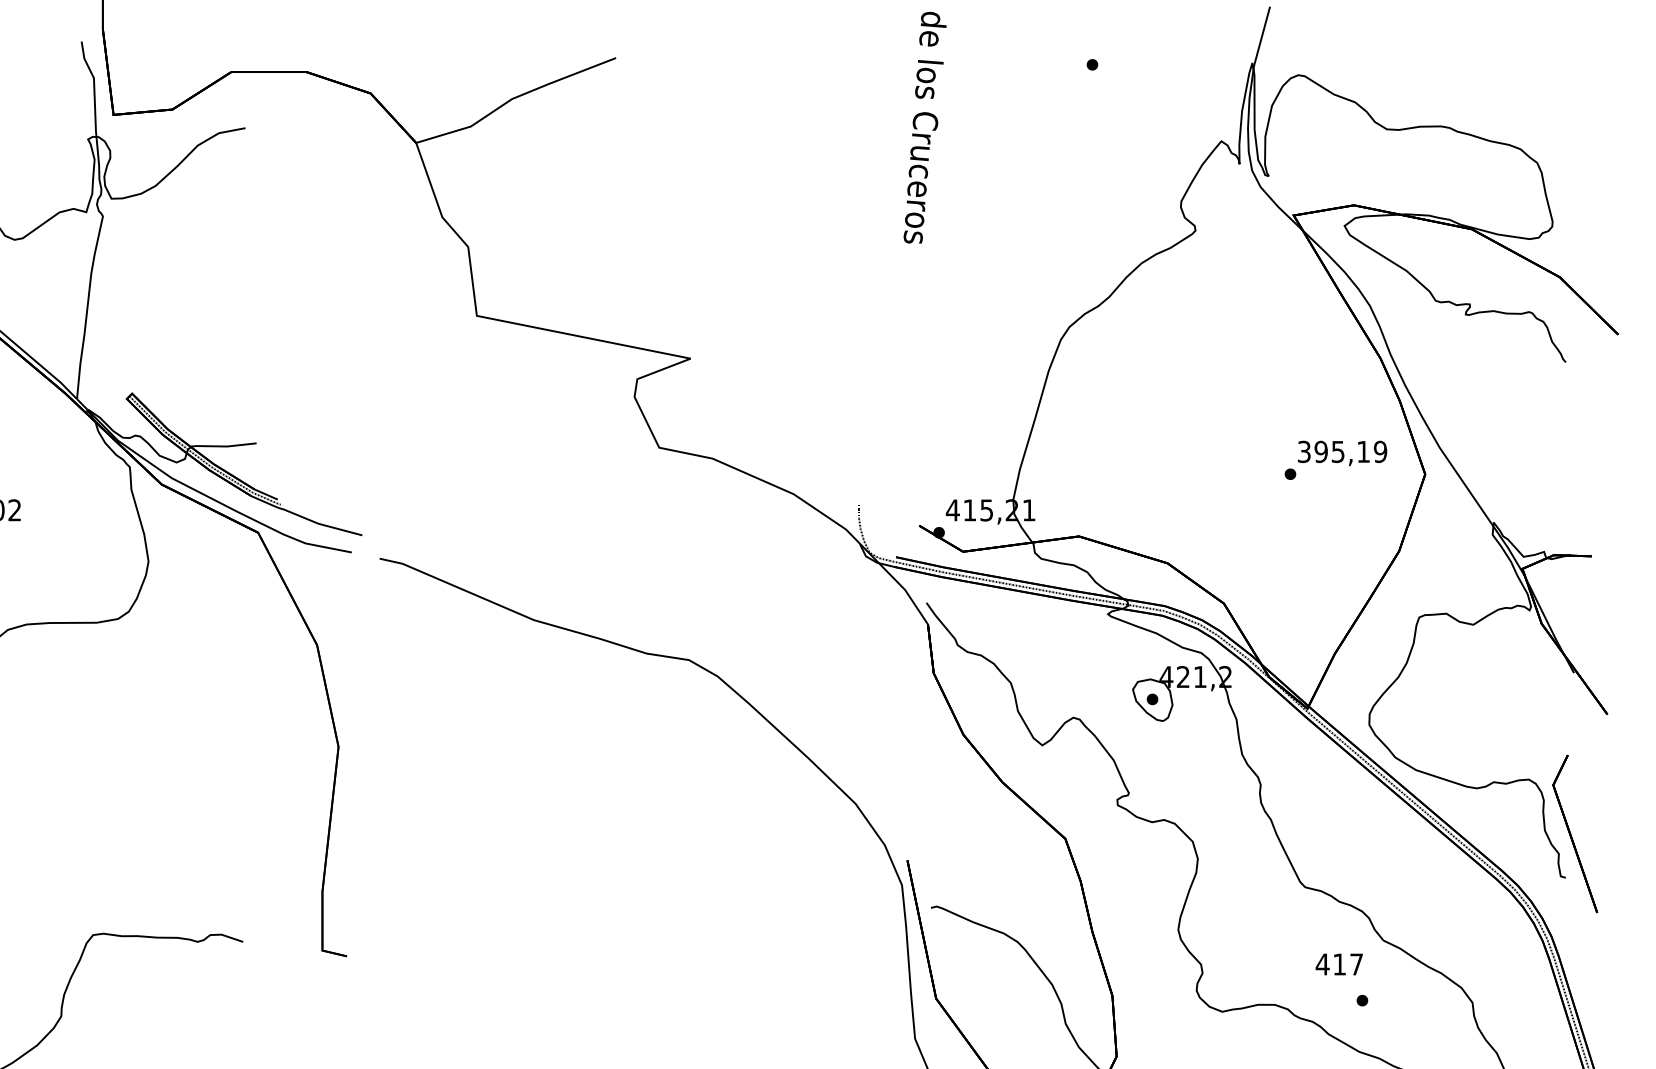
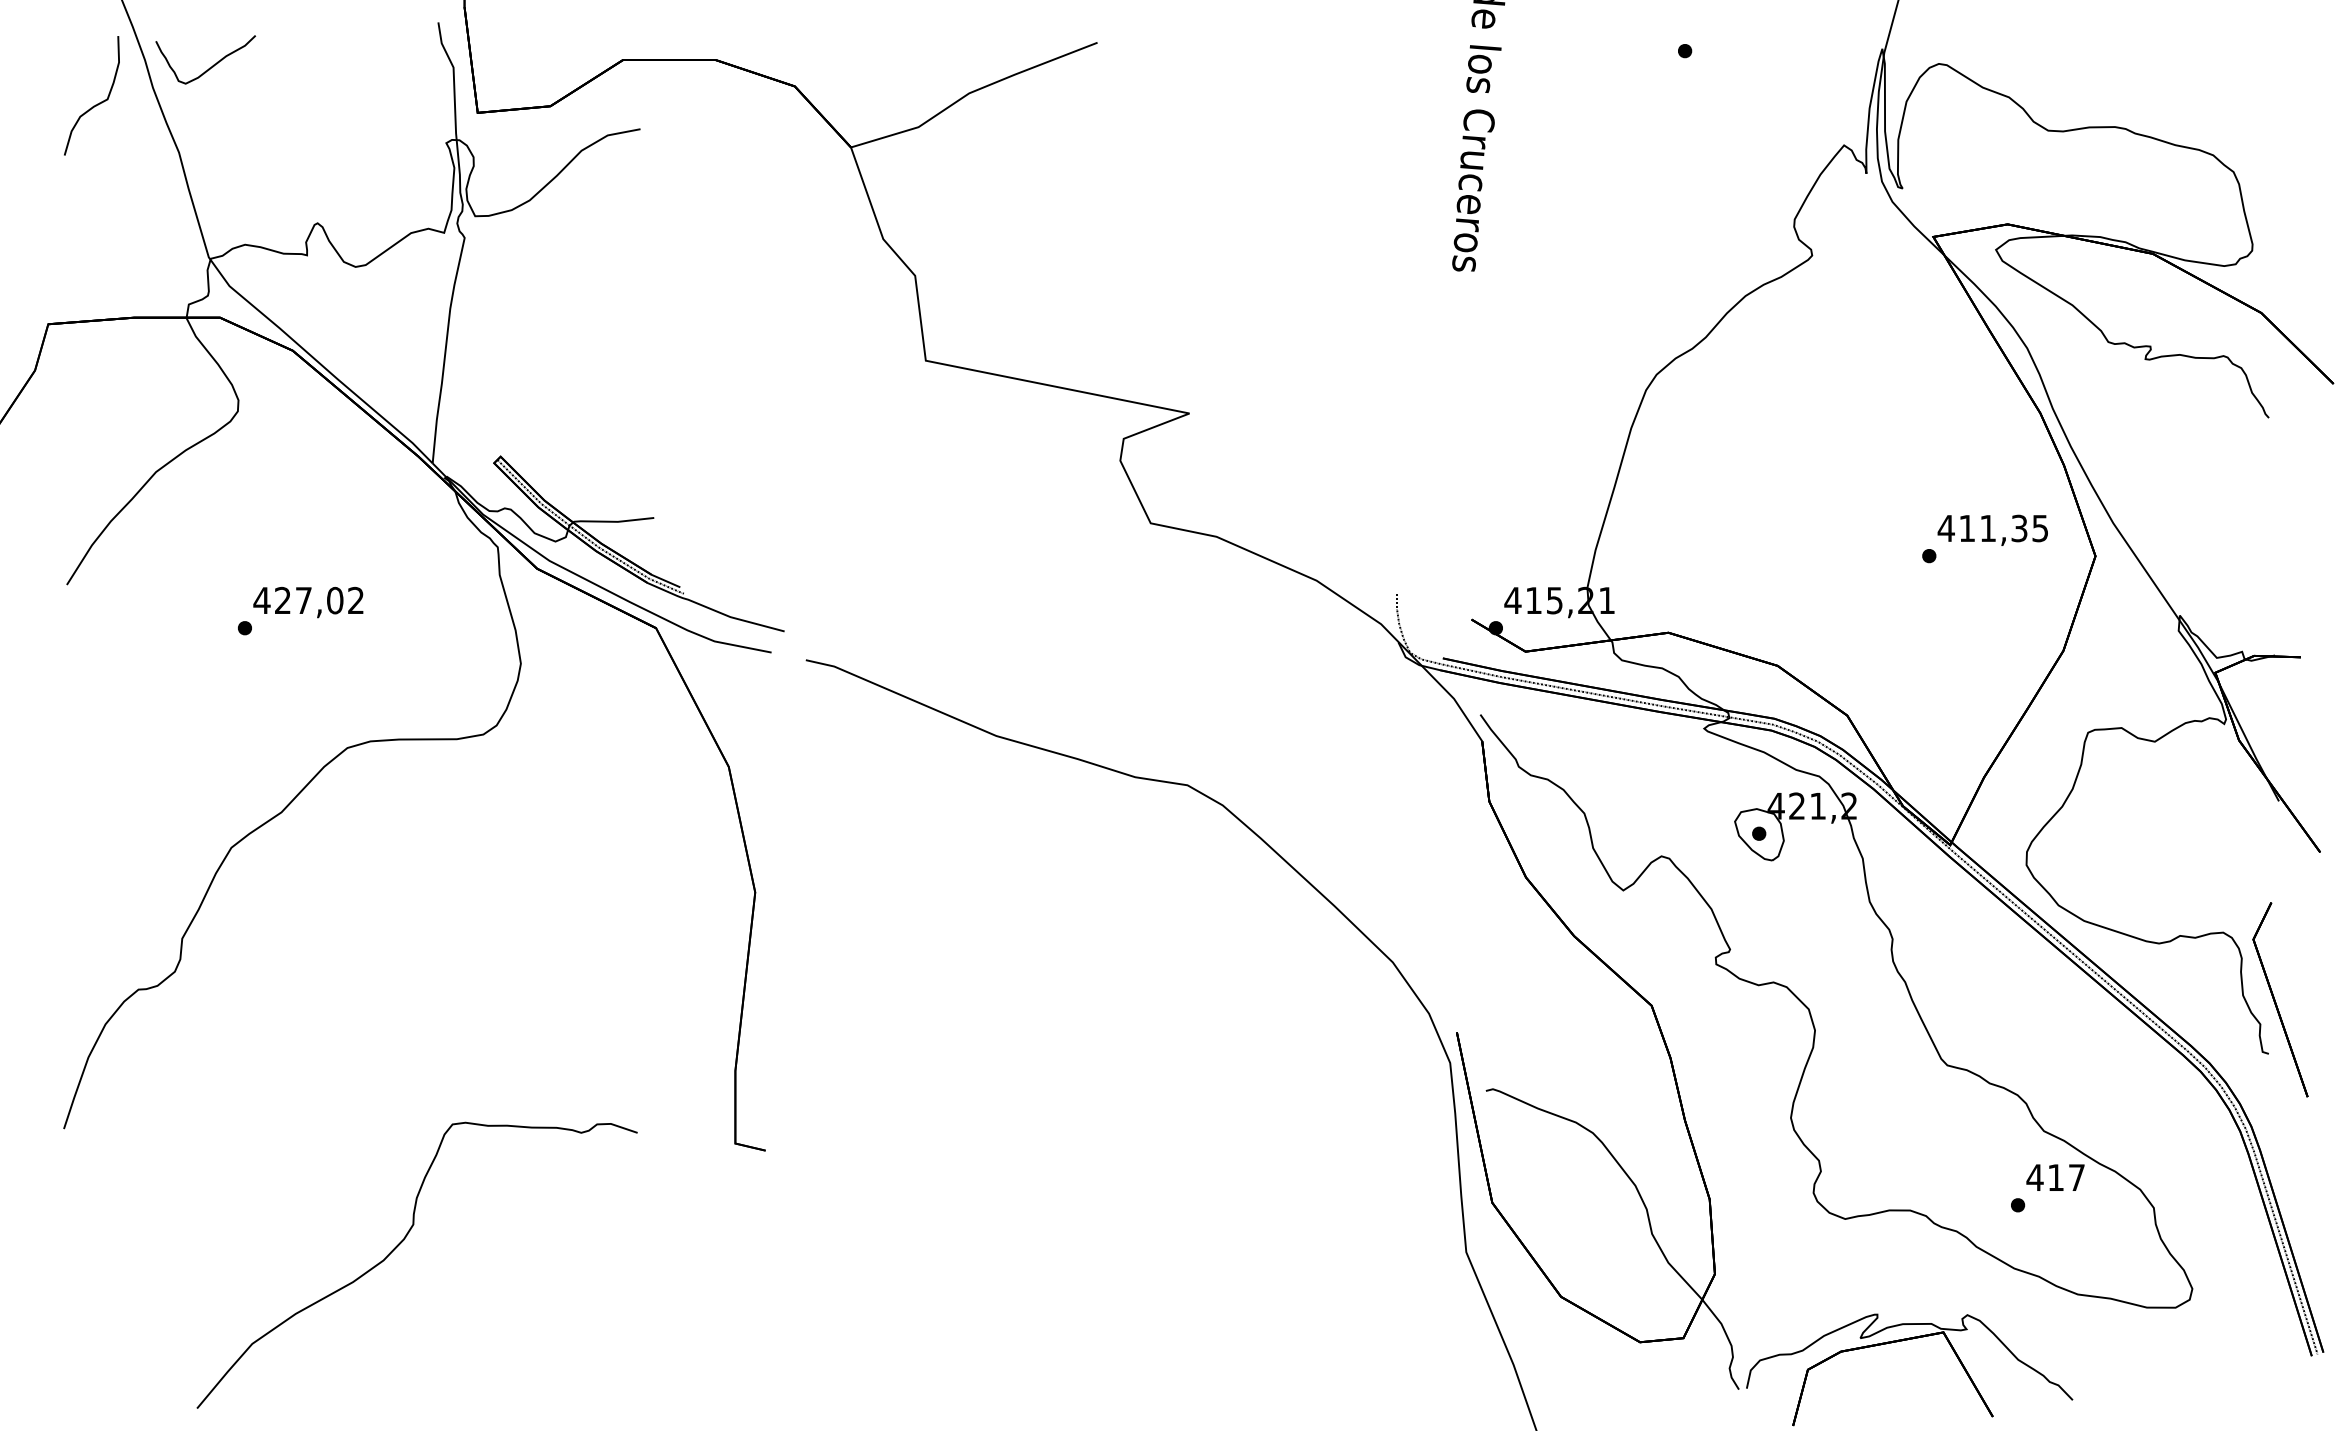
text: (1341, 451) -> (1992, 528), 395,19 -> 411,35
text: (1339, 964) -> (2055, 1177), moved

